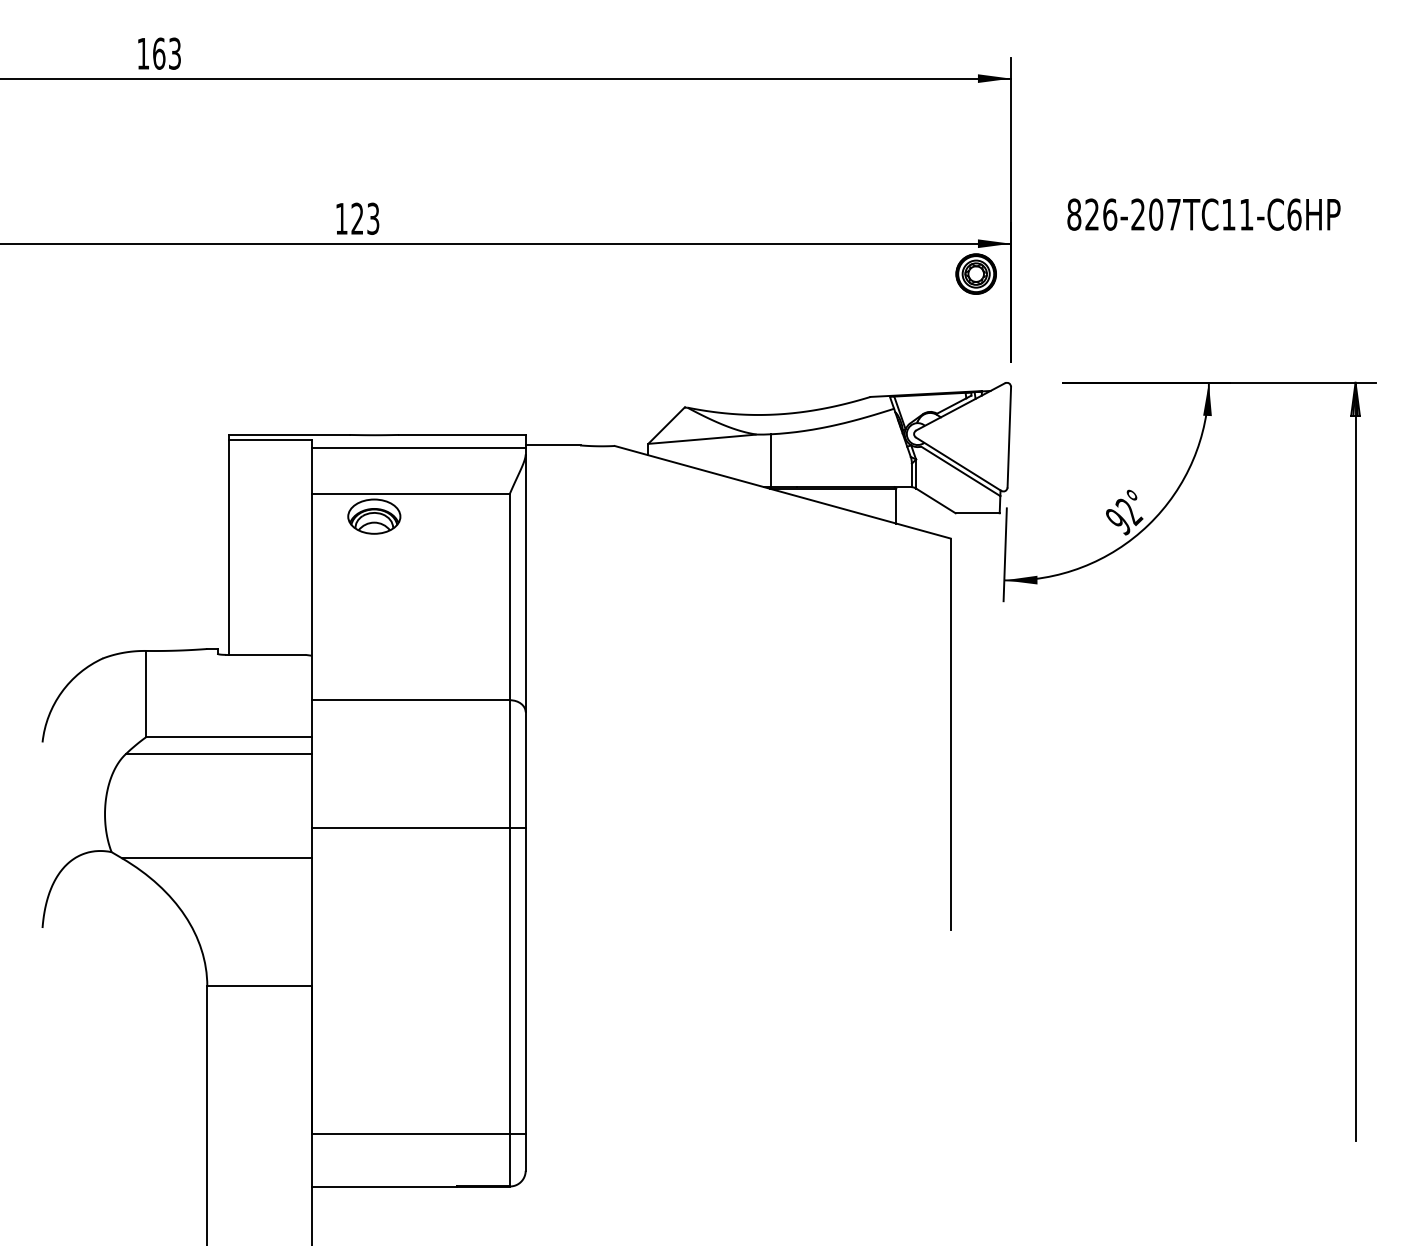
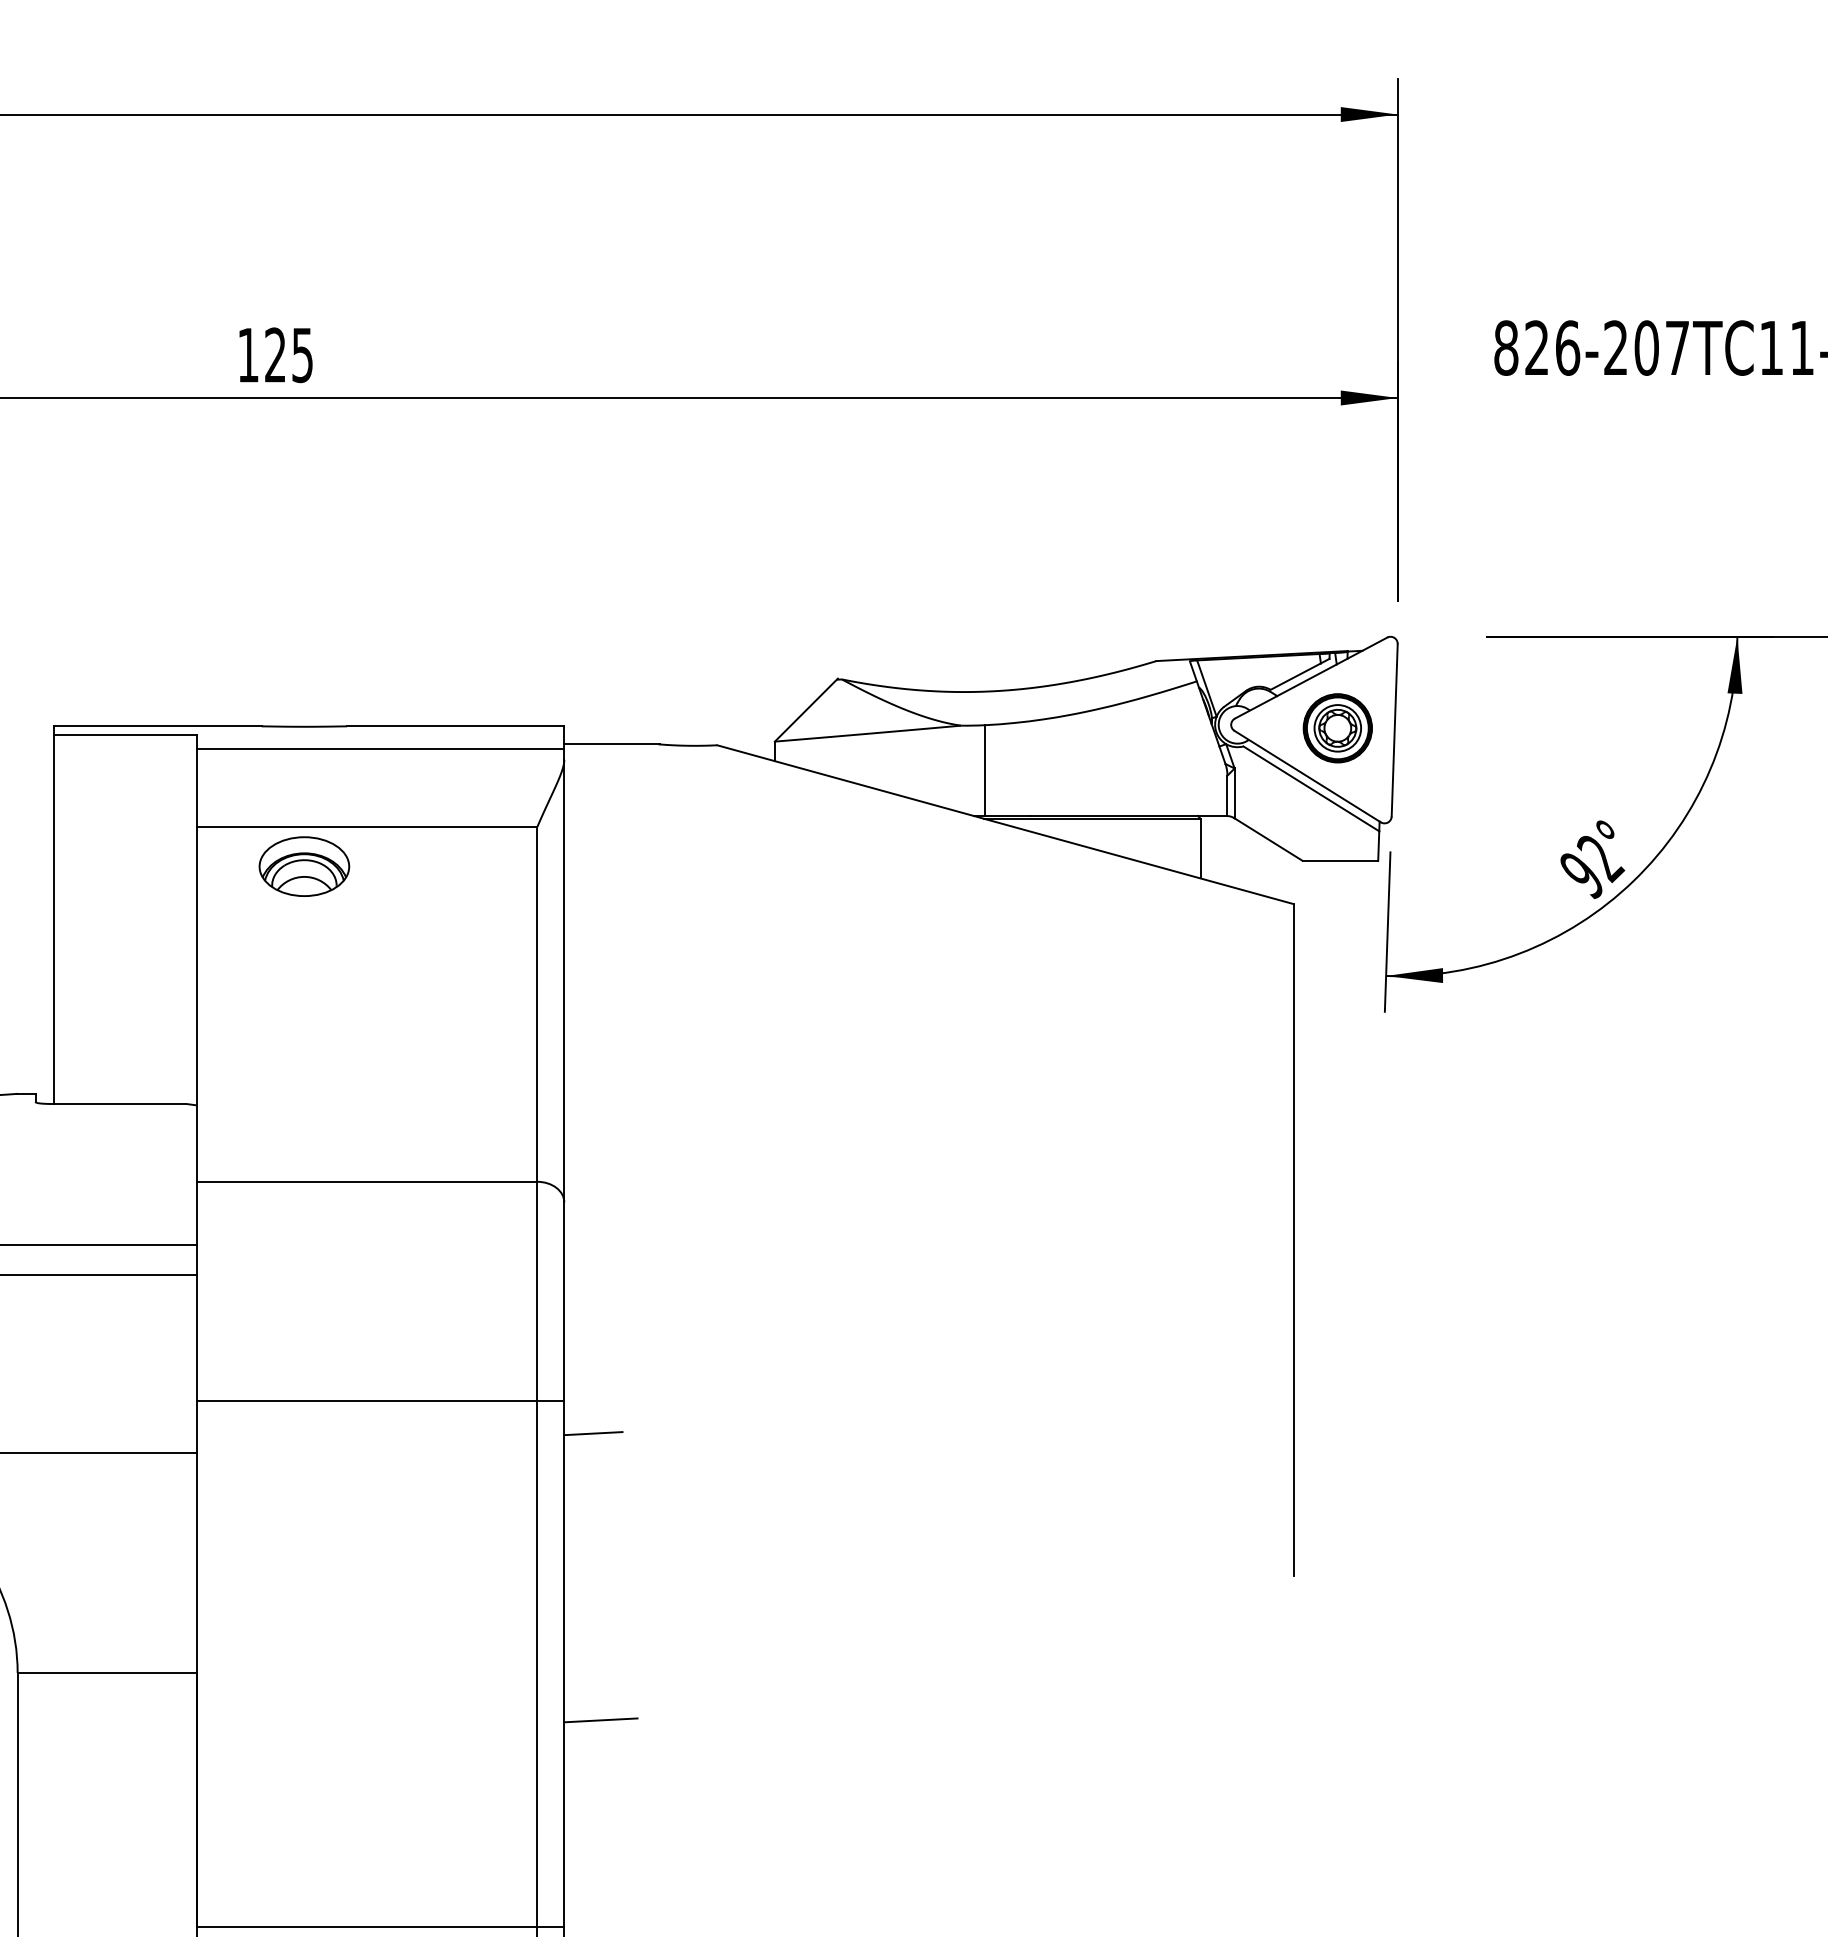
text: (373, 218) -> (302, 354), 123 -> 125
part: (975, 273) -> (1336, 727), moved
line: (542, 846) -> (593, 1432), added
line: (546, 1013) -> (600, 1719), added

